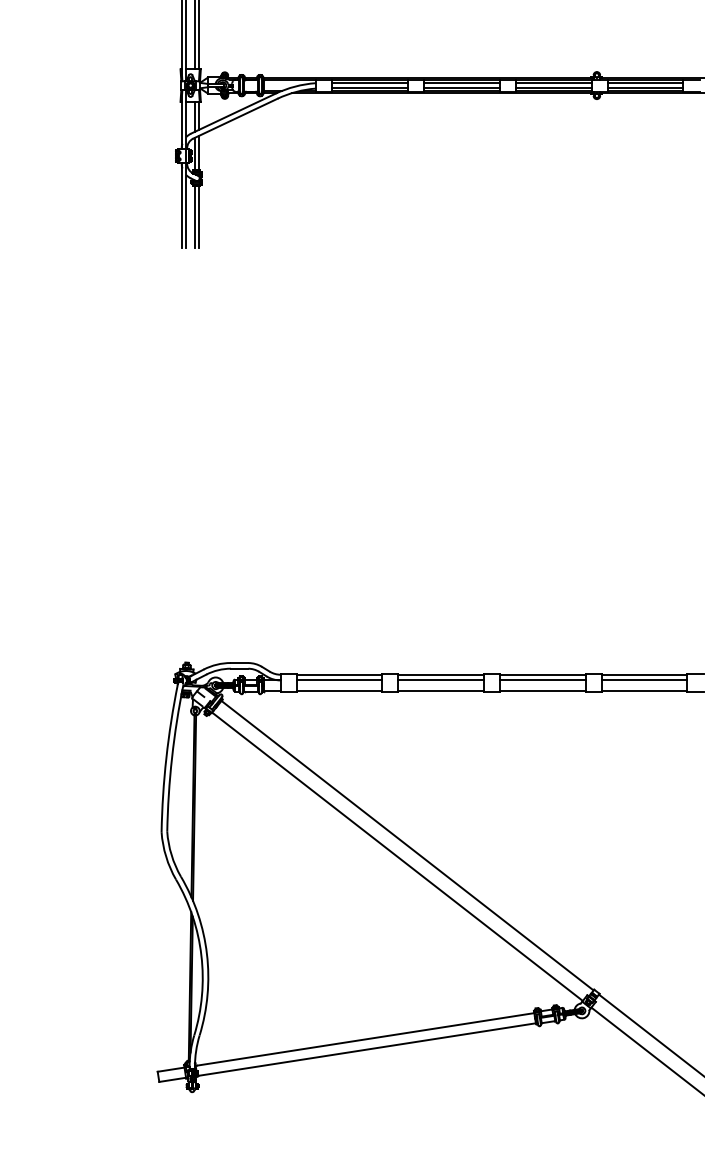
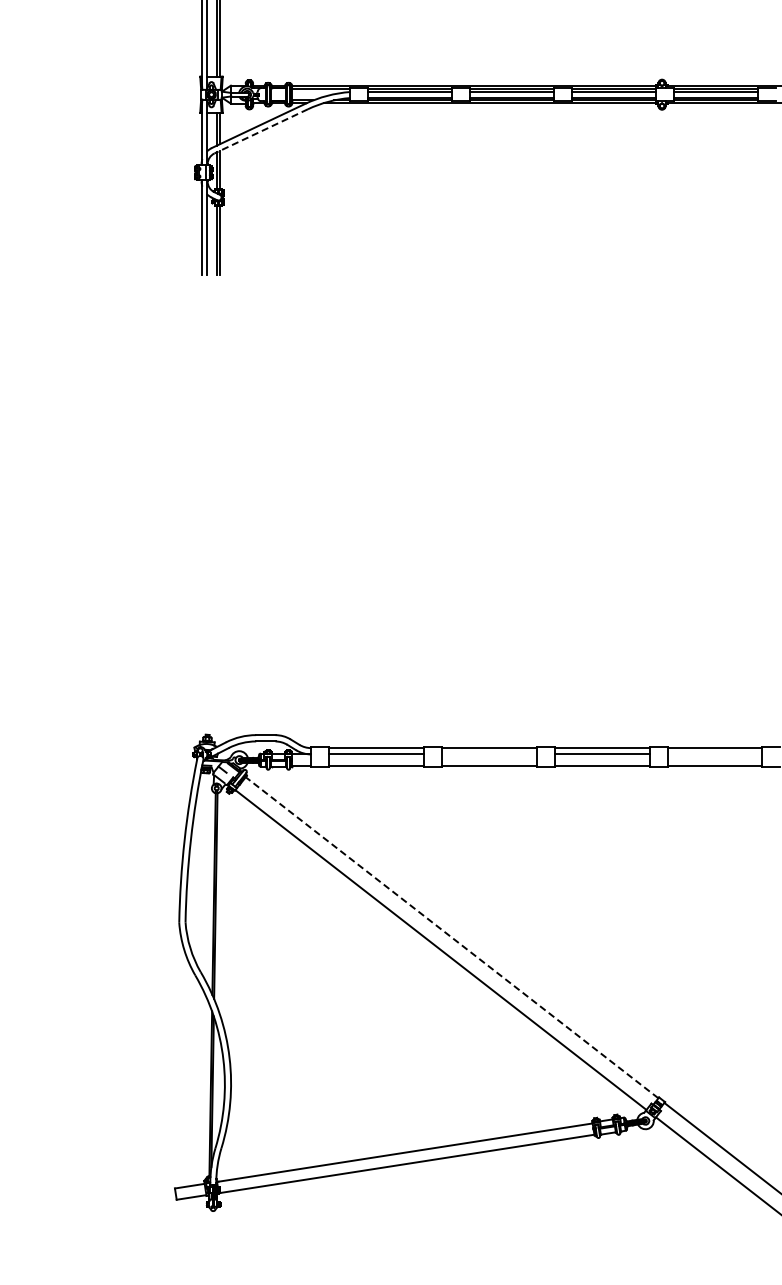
line: (235, 118) -> (261, 131), solid -> dashed
line: (440, 680) -> (488, 754), removed
line: (644, 680) -> (714, 754), removed
line: (407, 845) -> (451, 937), solid -> dashed

